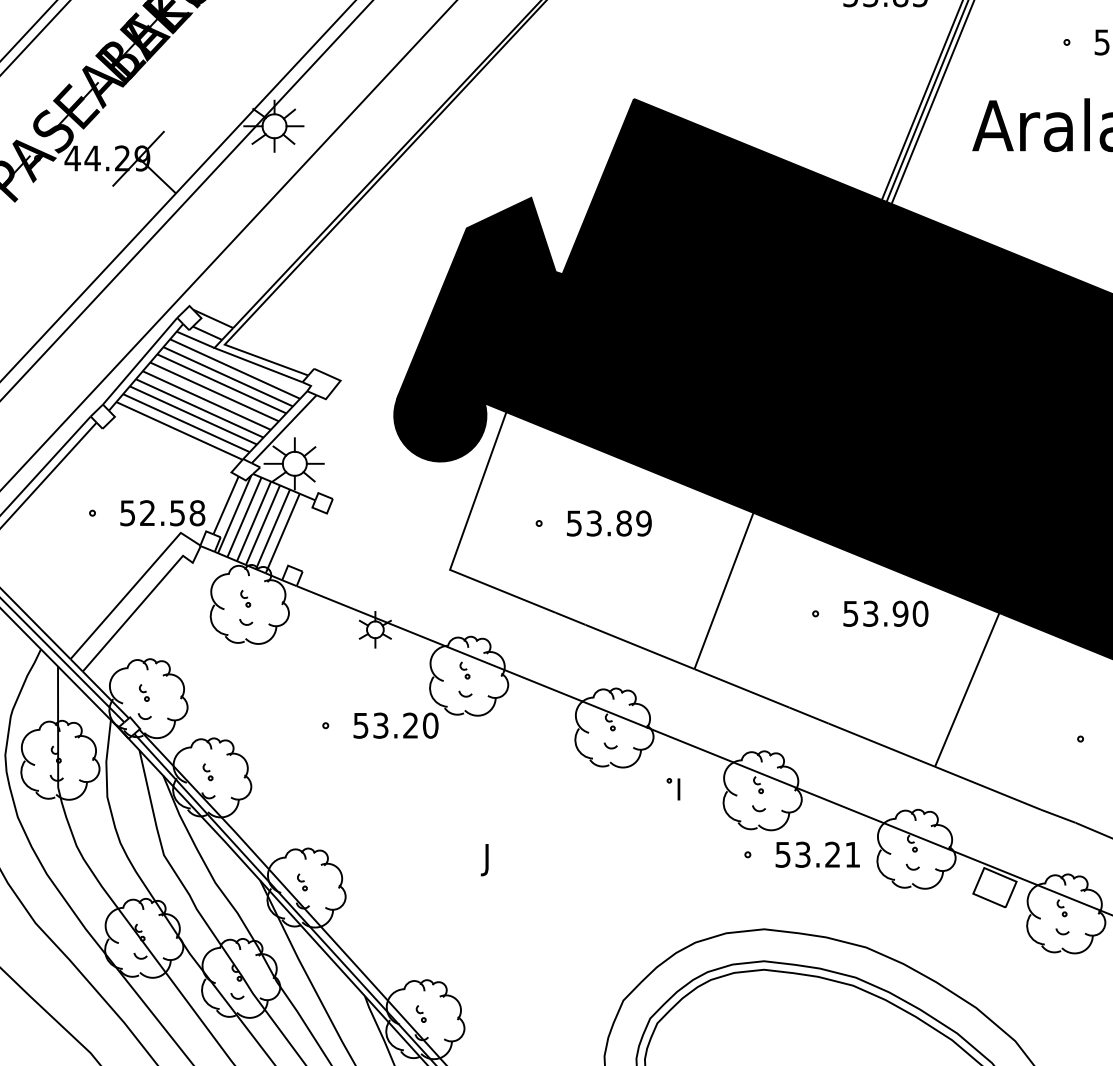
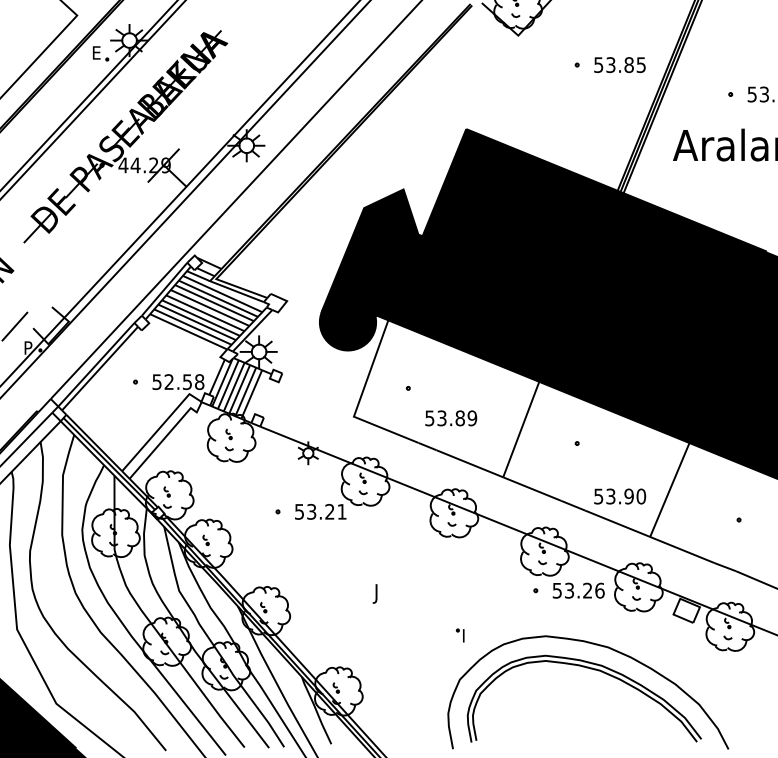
text: (609, 523) -> (451, 418), moved
text: (886, 613) -> (620, 496), moved
text: (429, 725) -> (341, 511), 53.20 -> 53.21
part: (672, 788) -> (459, 635), moved
text: (852, 854) -> (599, 590), 53.21 -> 53.26

